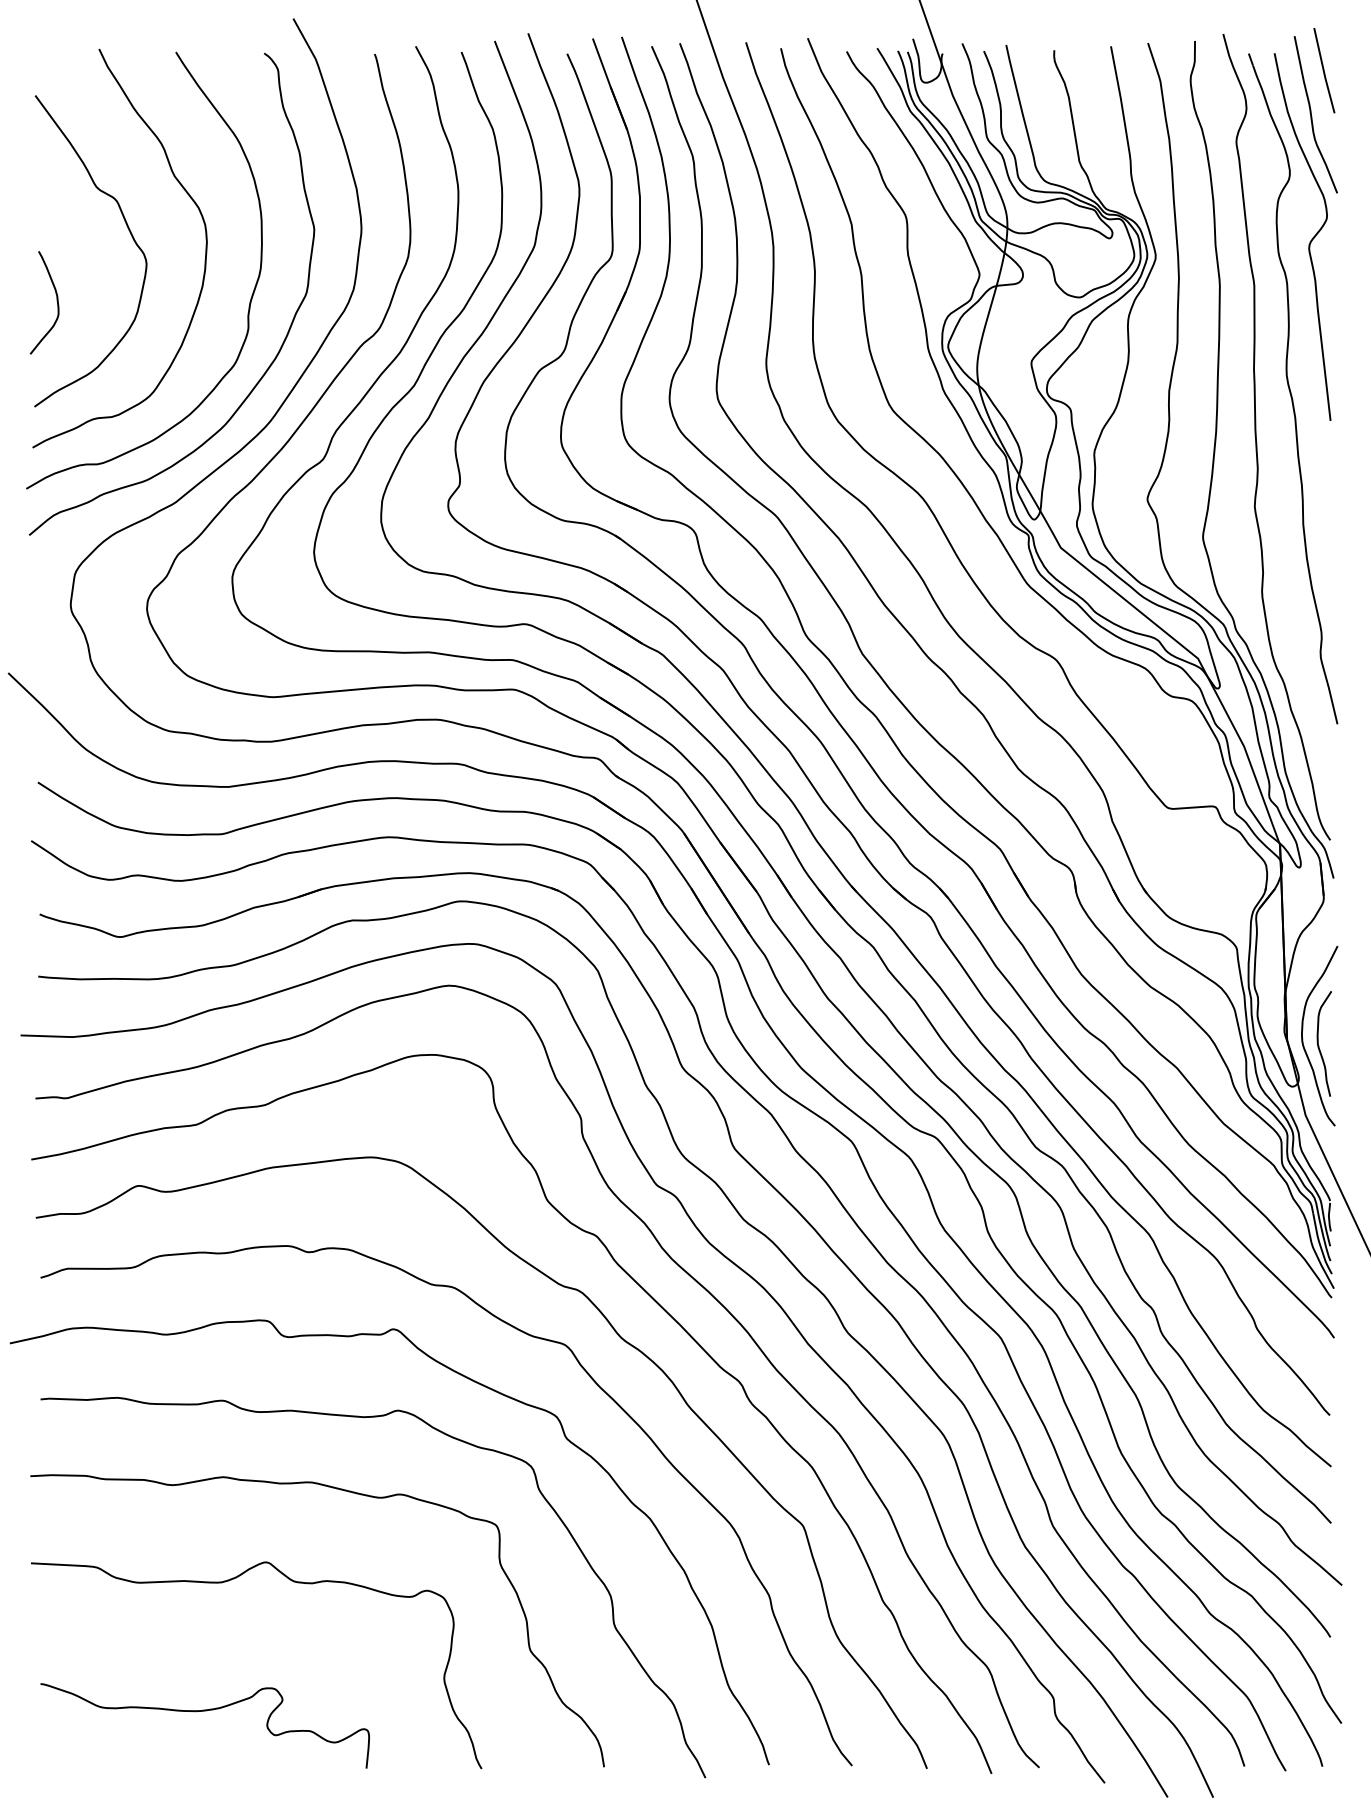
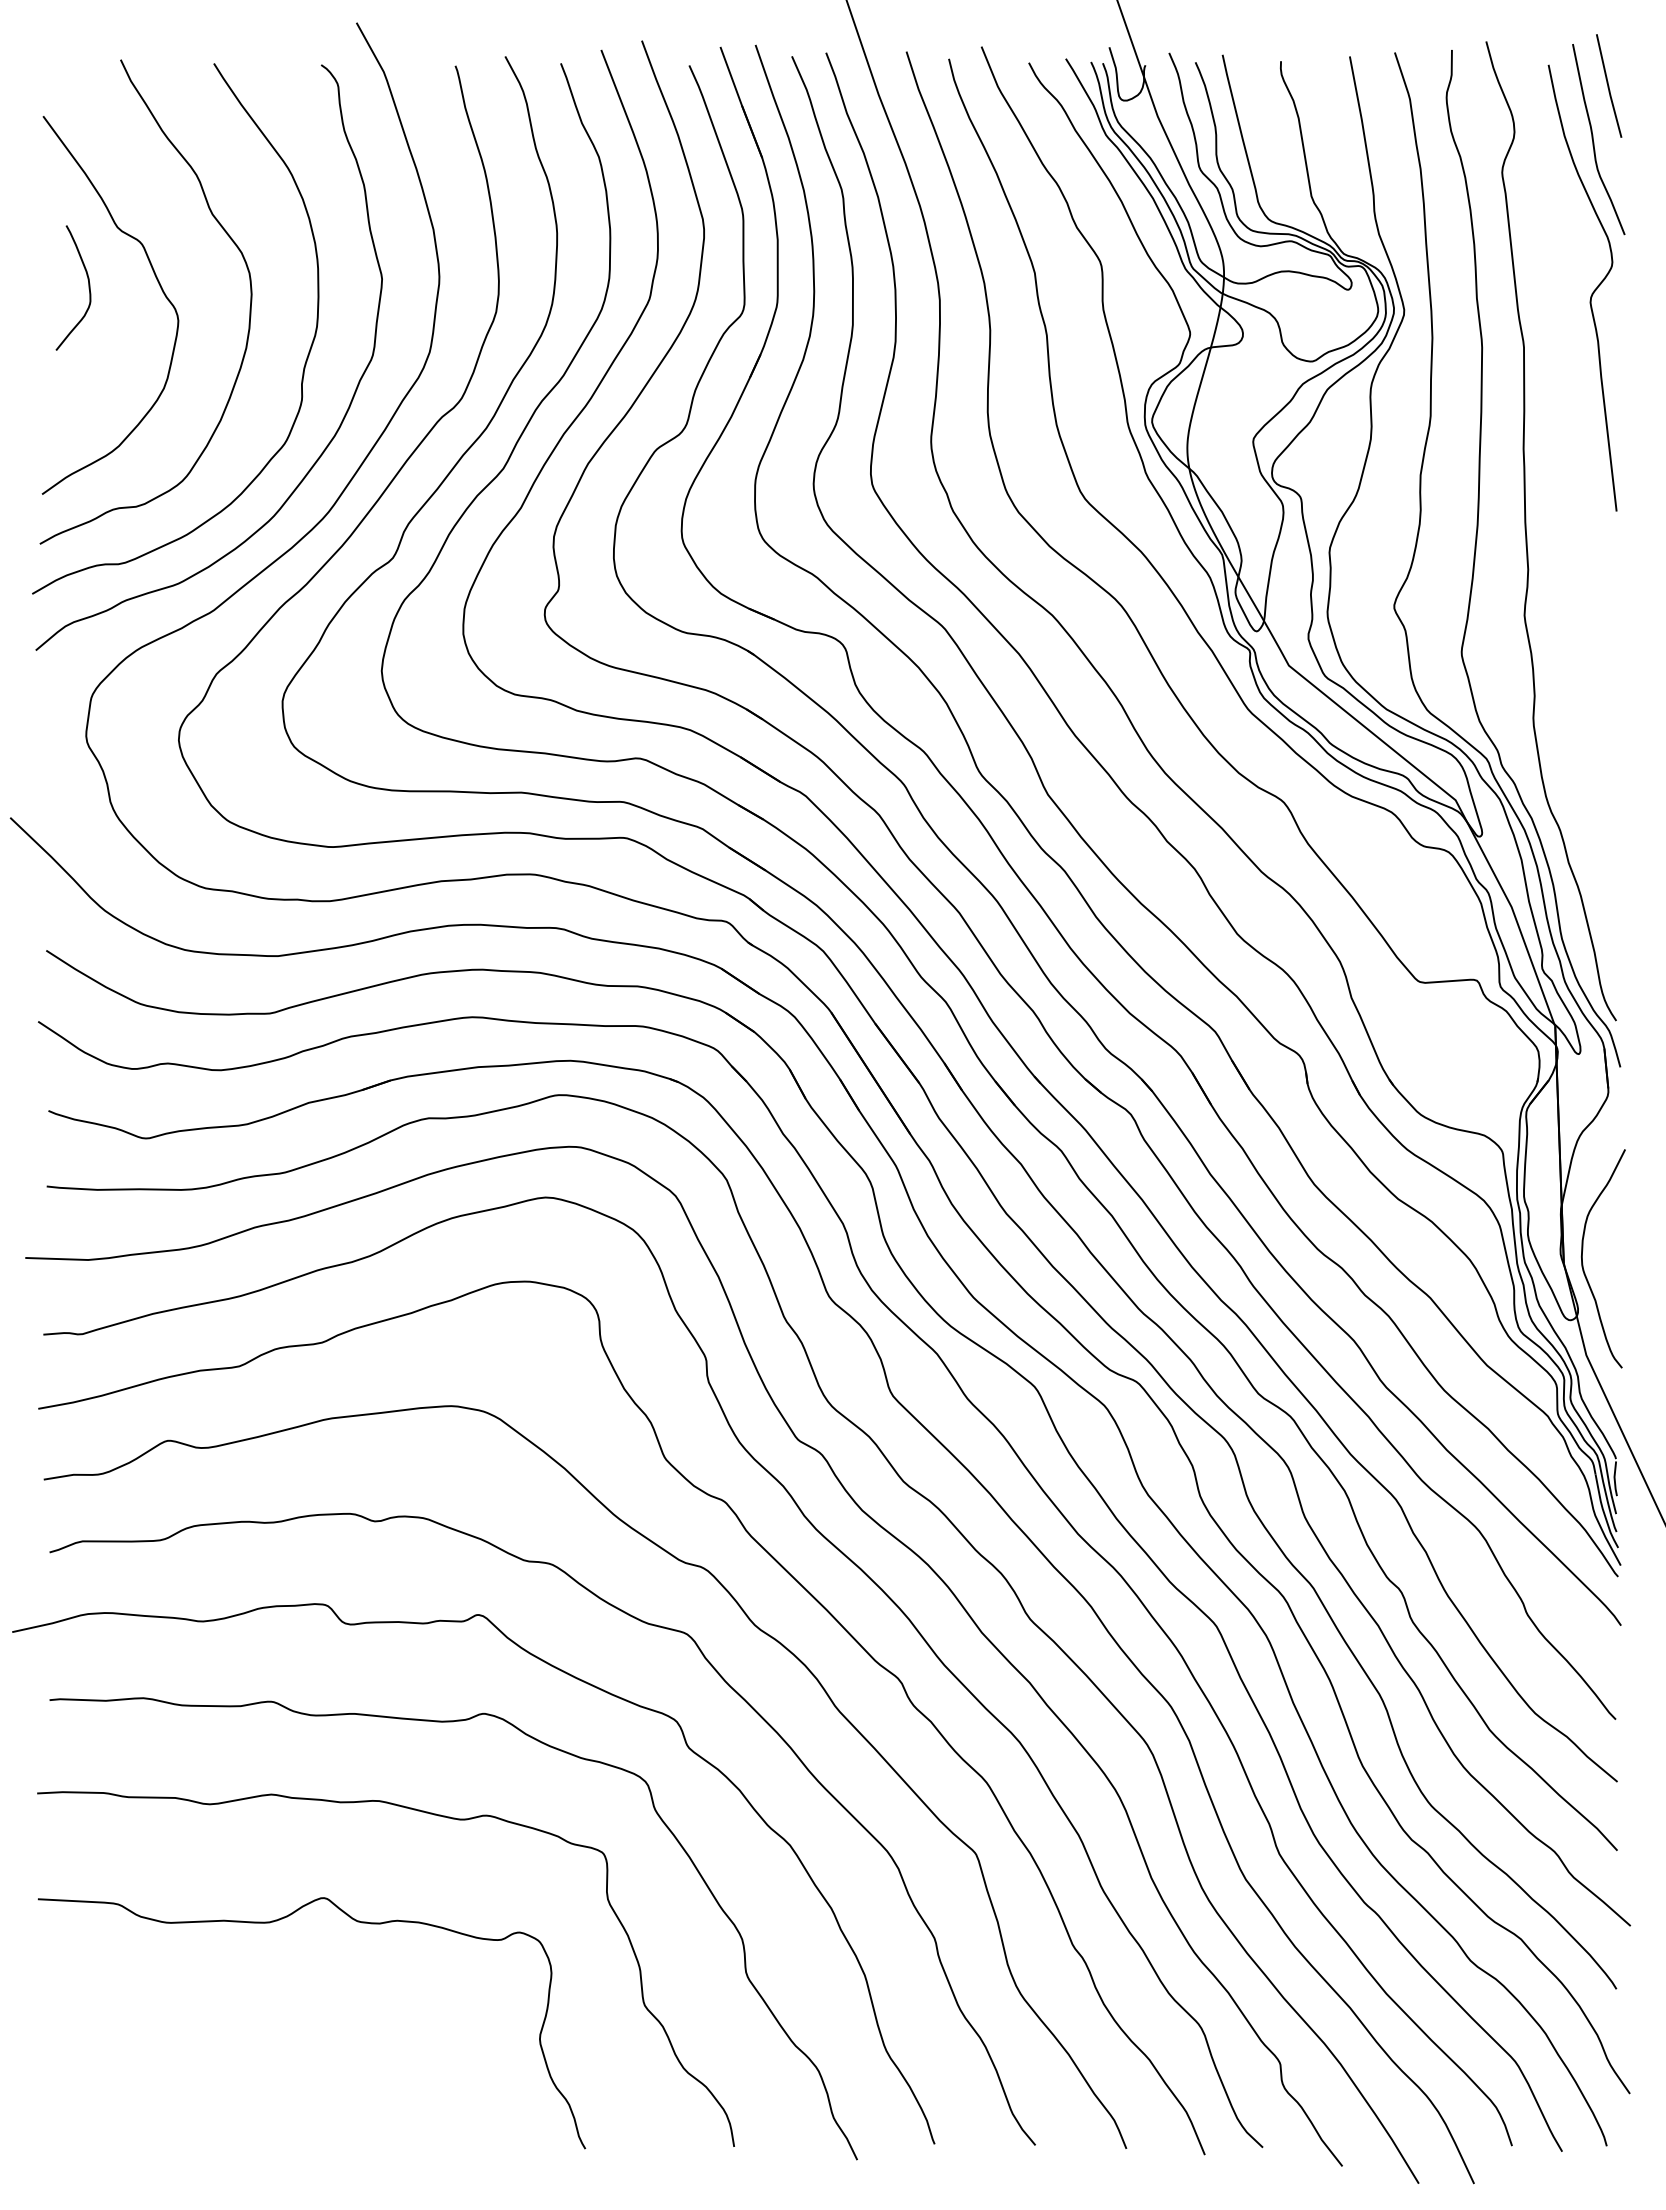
curve: (56, 302) -> (88, 287), moved
part: (1292, 388) -> (1570, 472), removed
curve: (1318, 1044) -> (1602, 1268), removed
curve: (203, 1711) -> (247, 2079), removed

